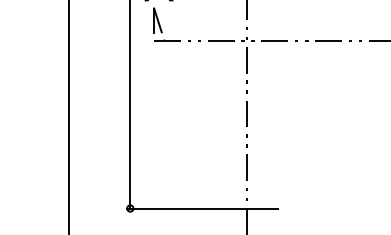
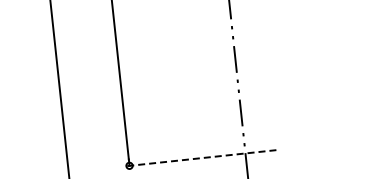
line: (202, 208) -> (201, 158), solid -> dashed

